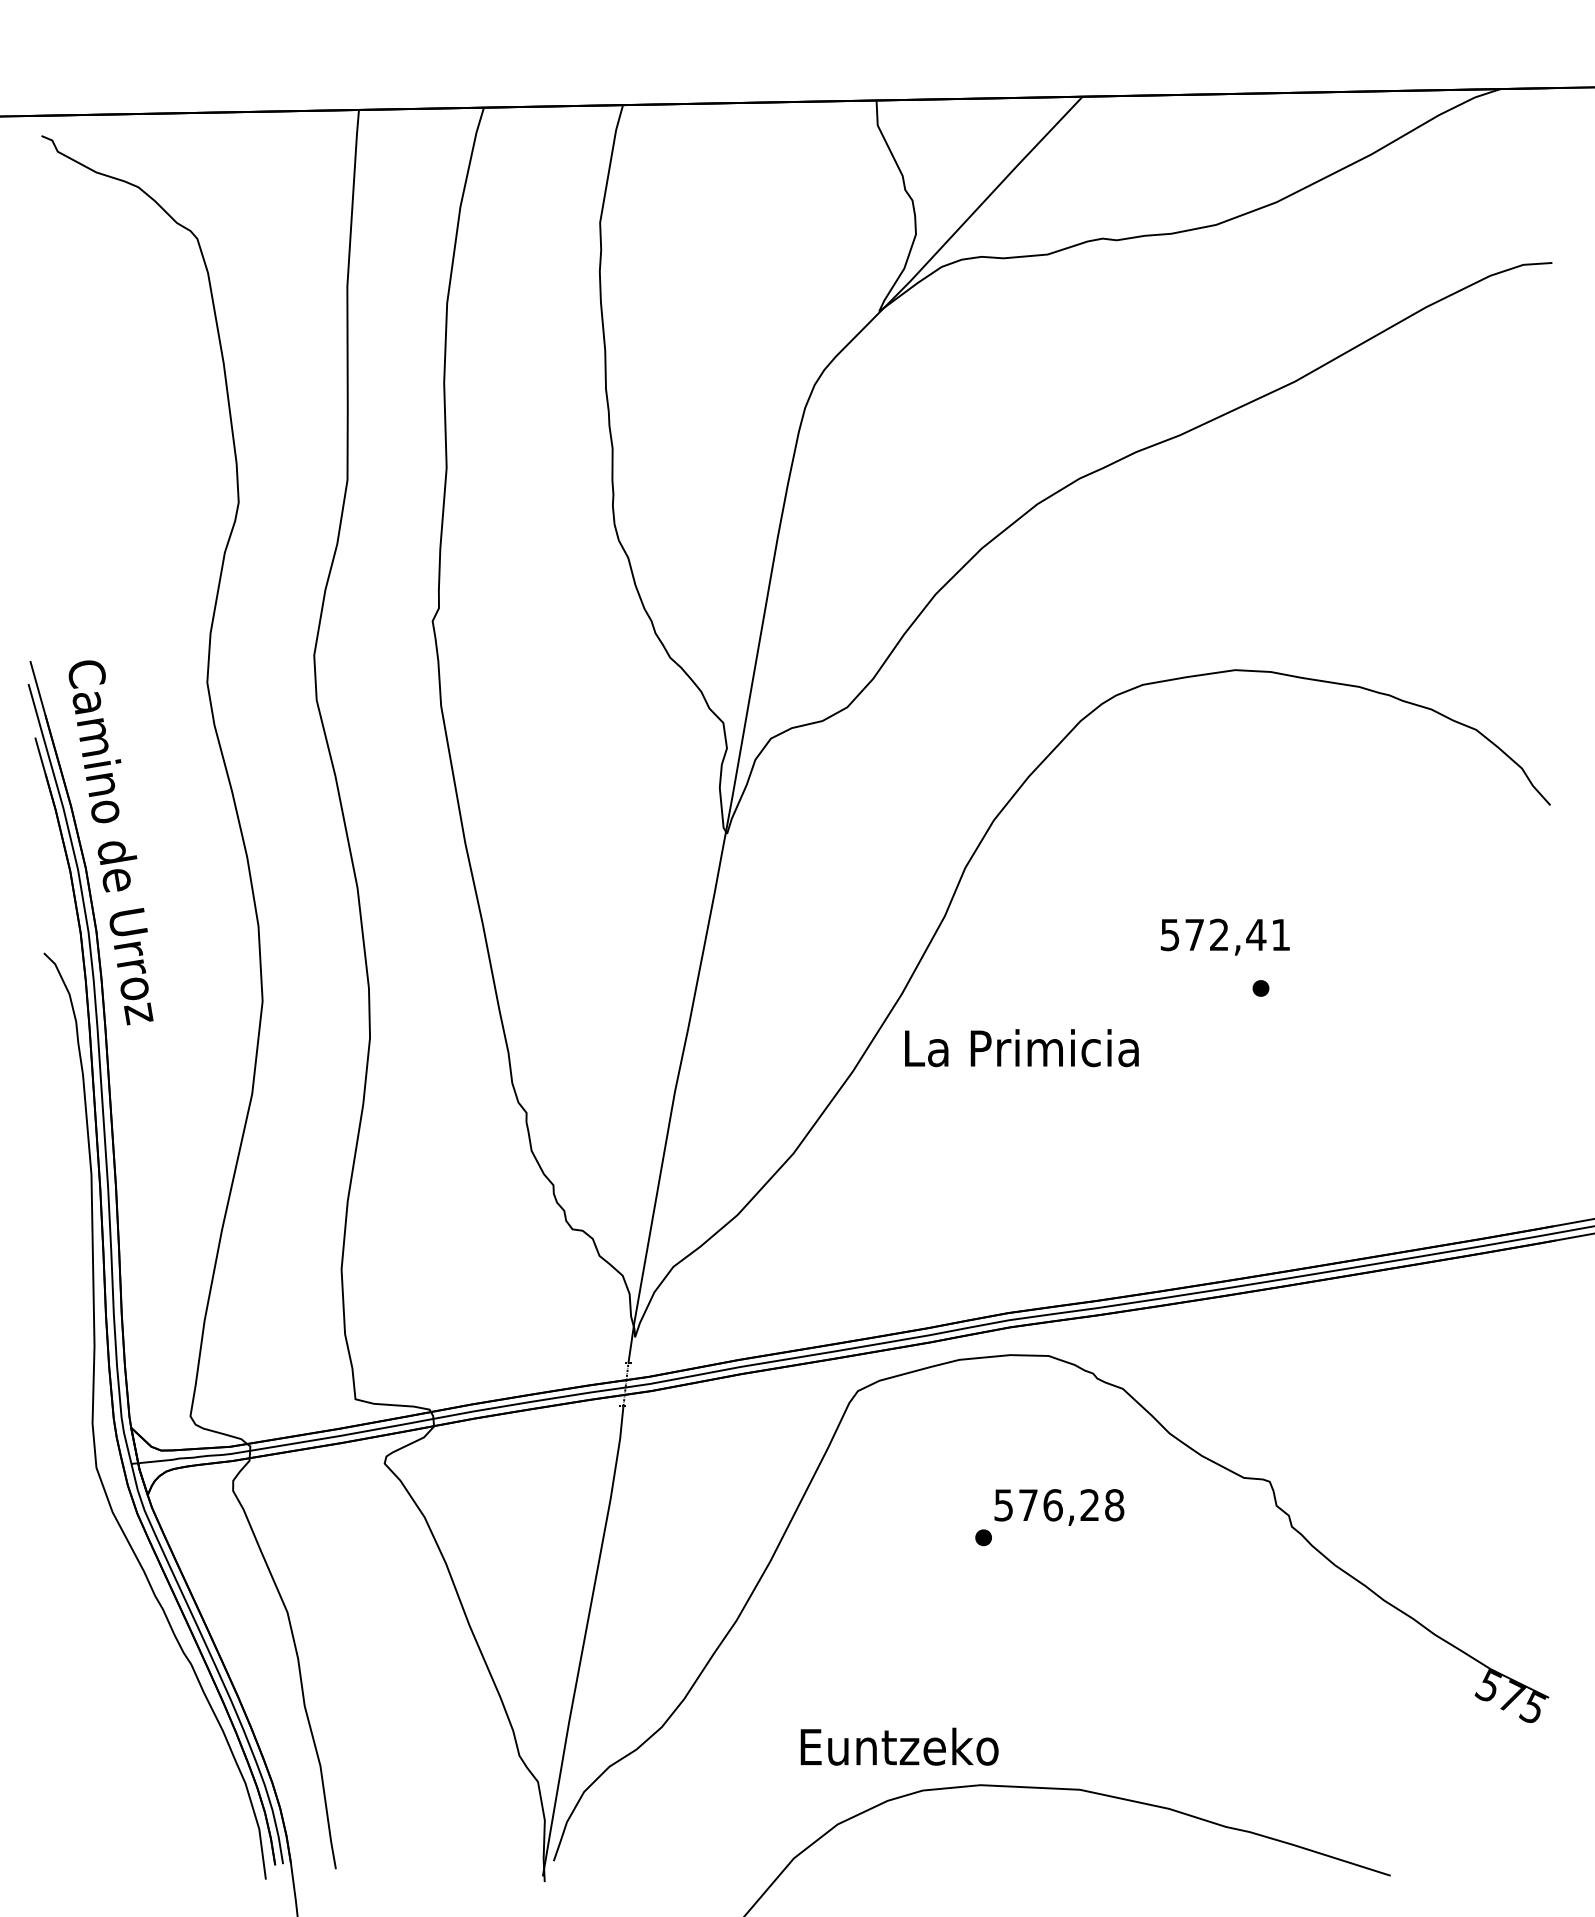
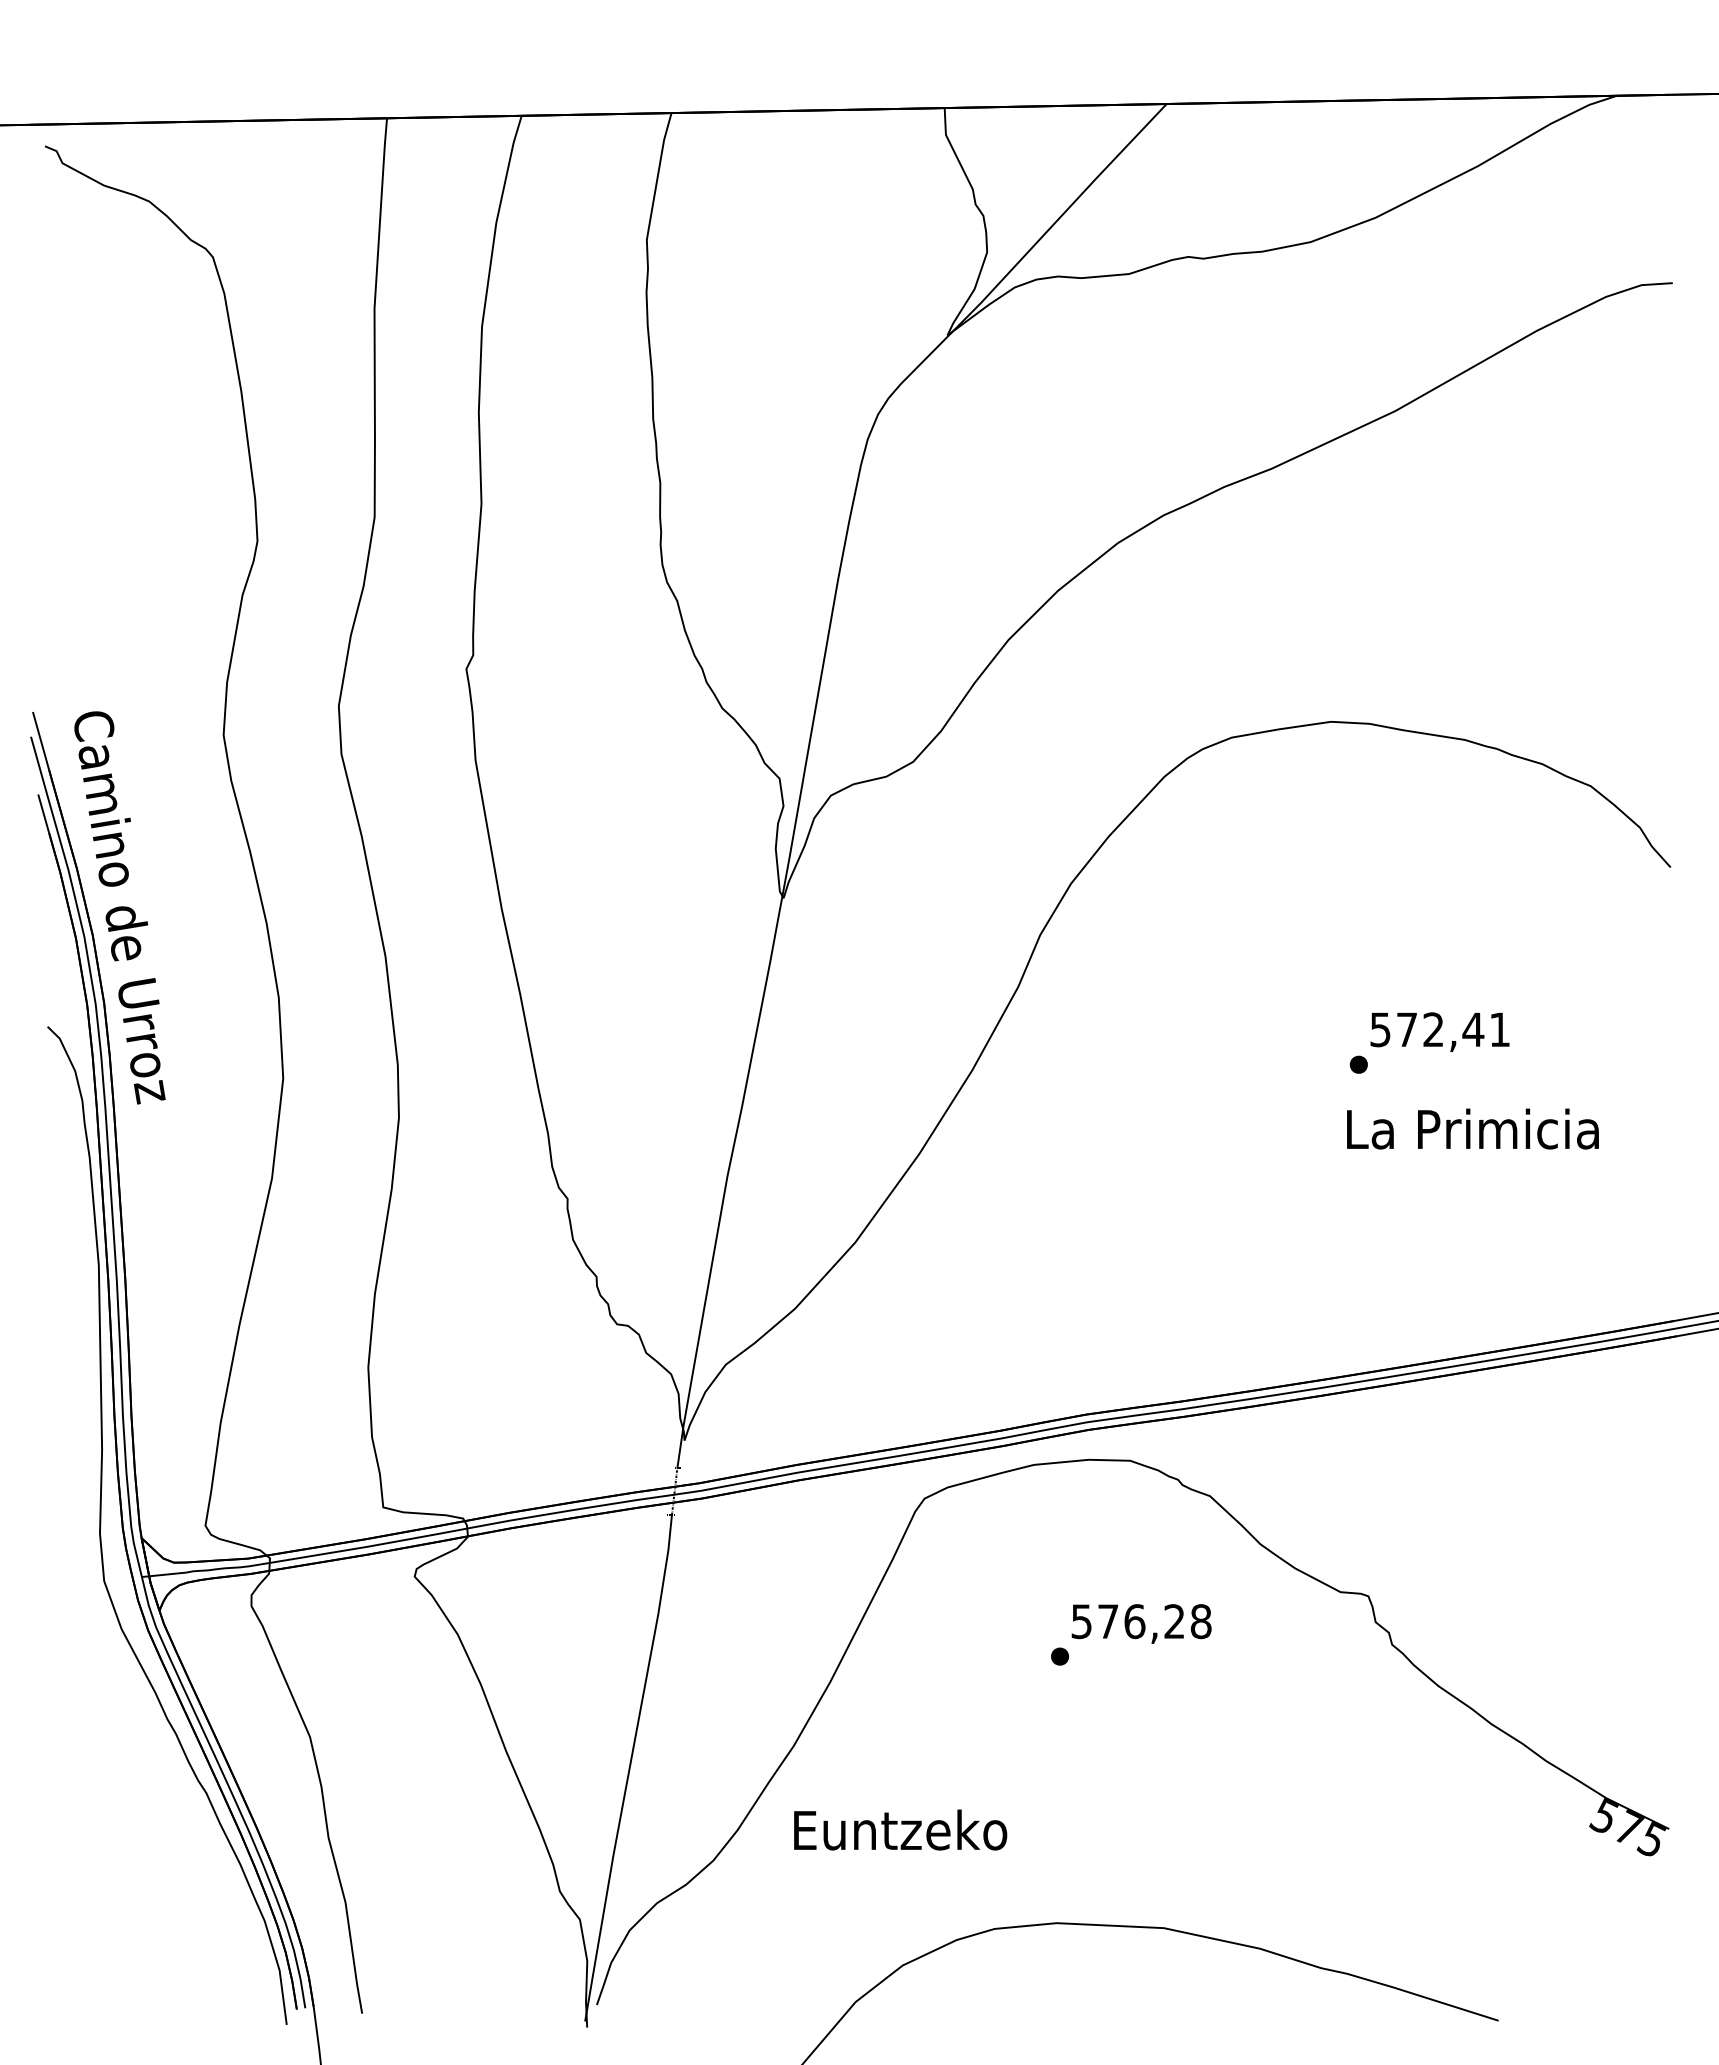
text: (1224, 936) -> (1439, 1031), moved
text: (1021, 1048) -> (1472, 1129), moved
text: (899, 1746) -> (900, 1829), moved

